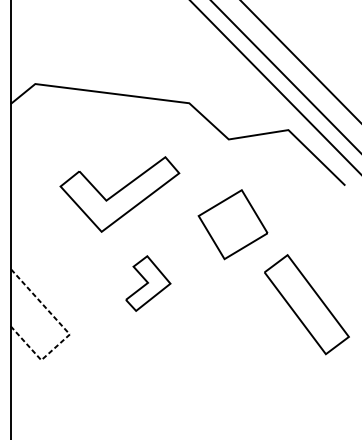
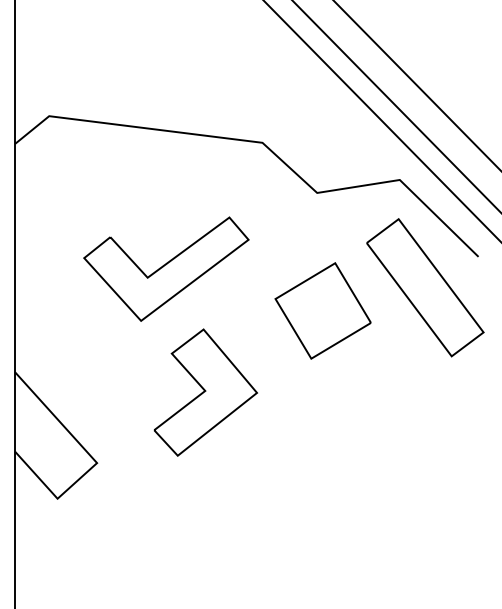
part: (148, 283) -> (205, 392), size x1.67
part: (306, 304) -> (425, 287), moved
line: (68, 333) -> (95, 461), dashed -> solid

